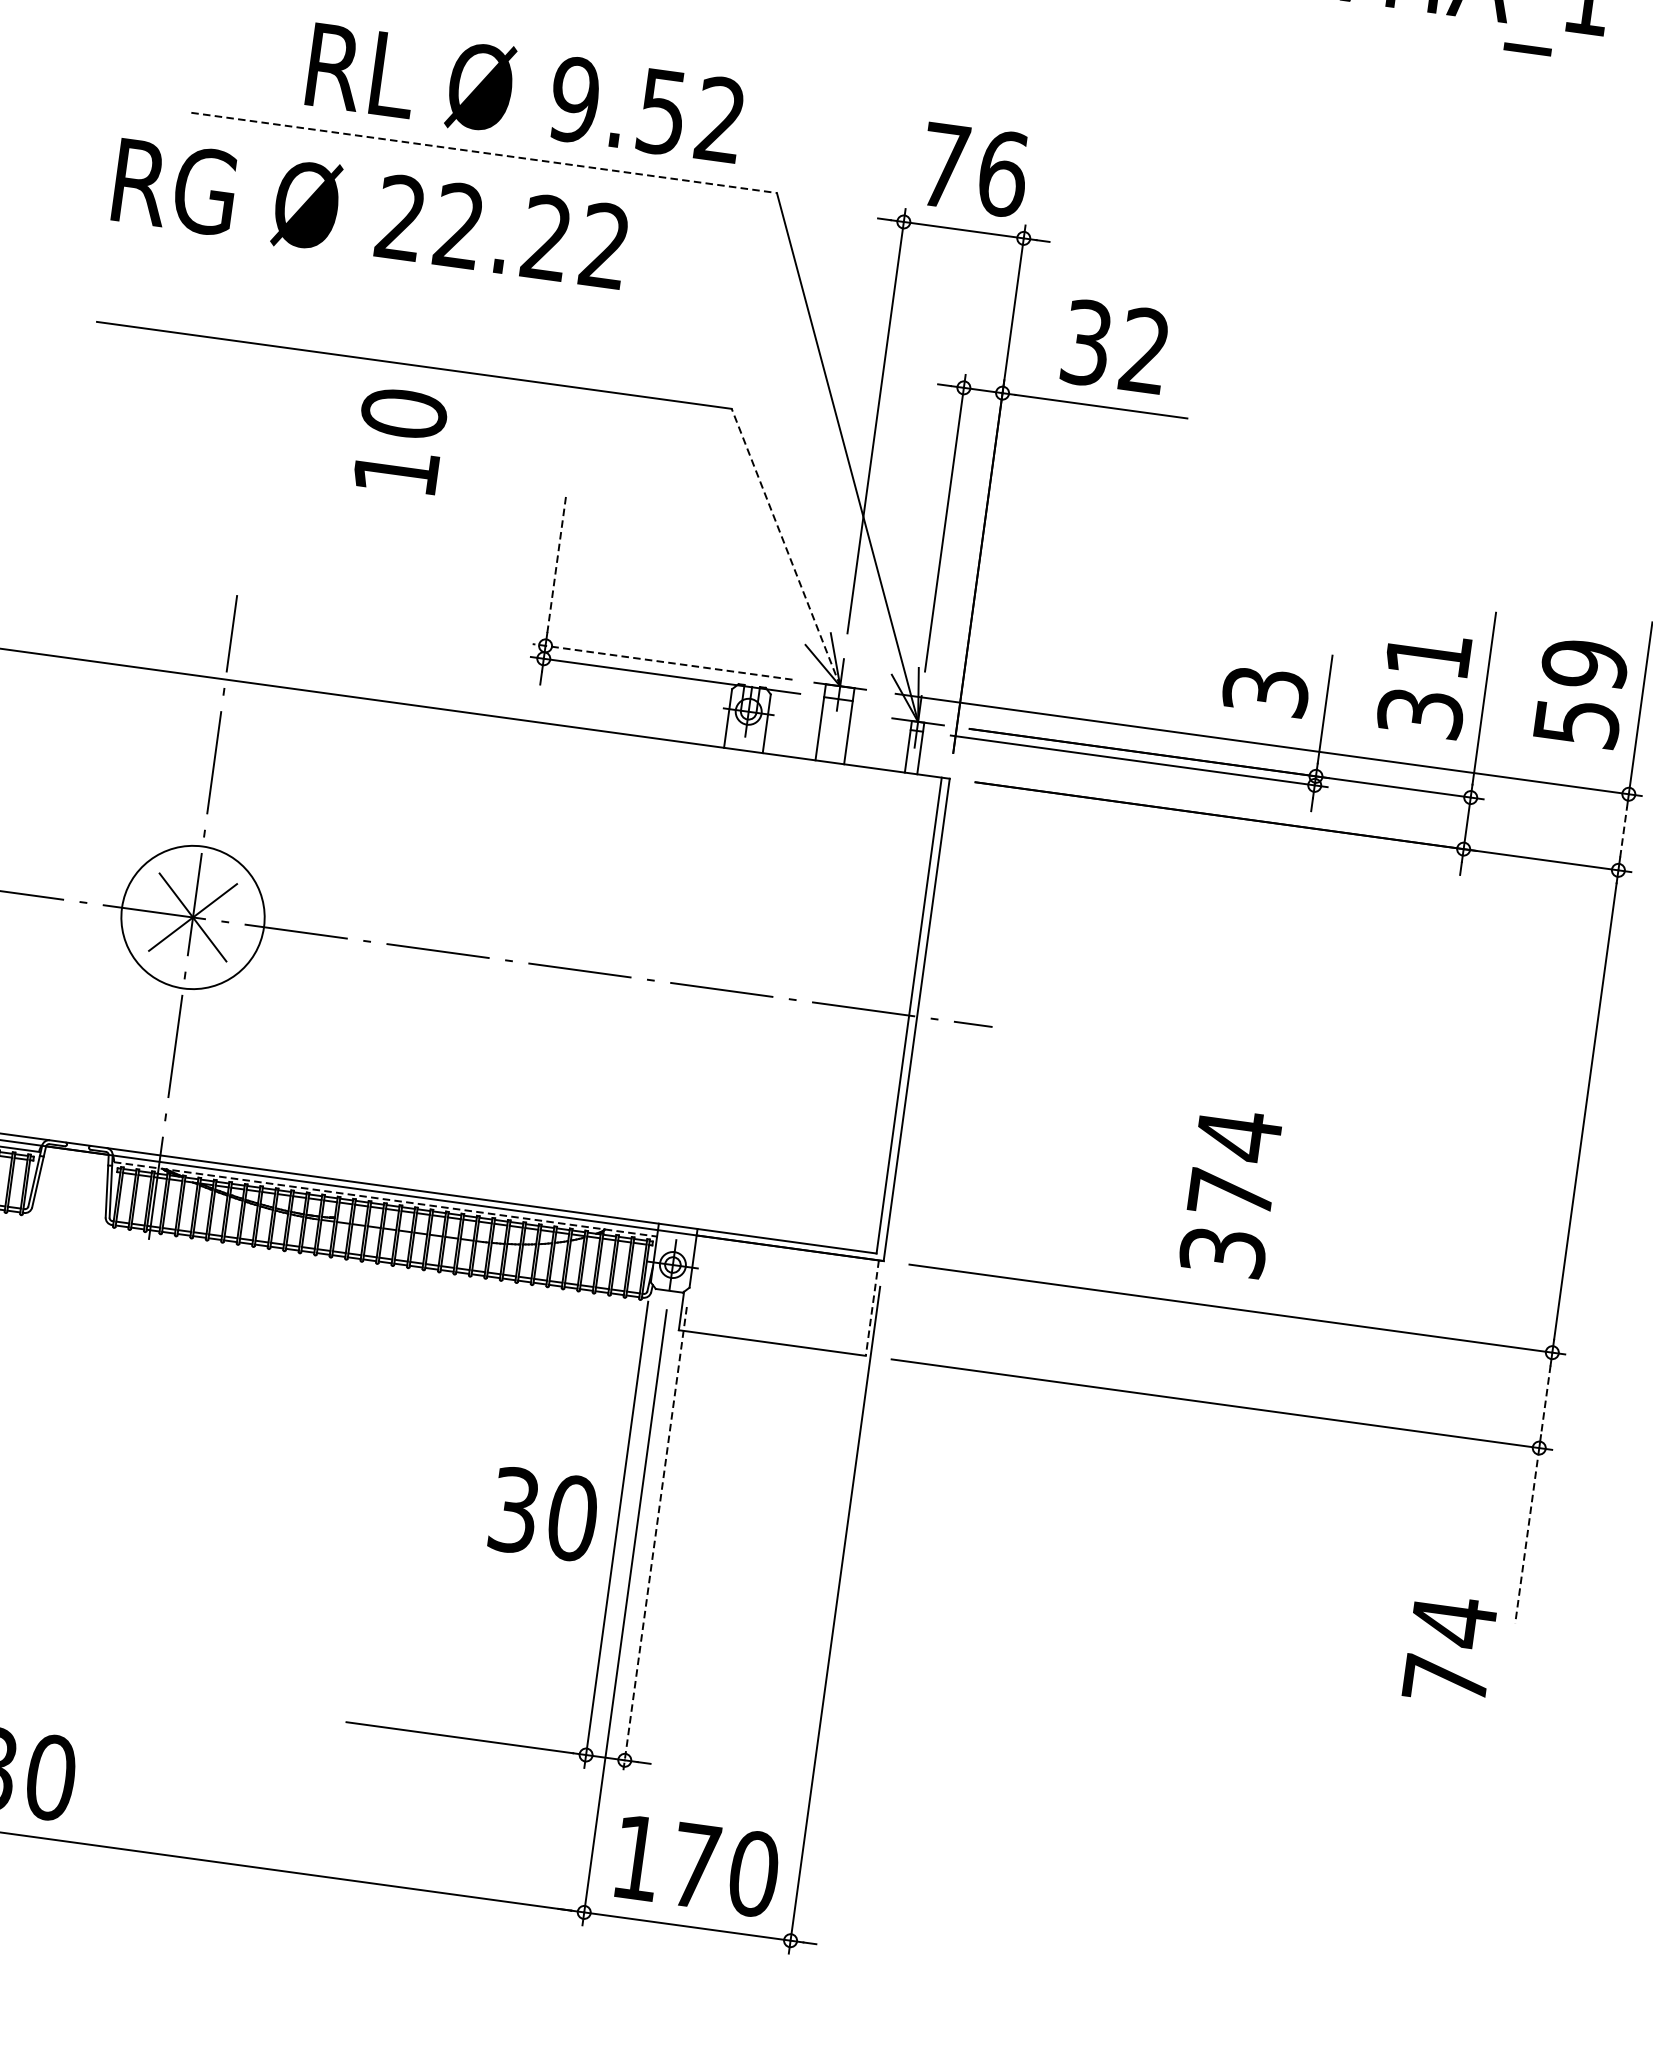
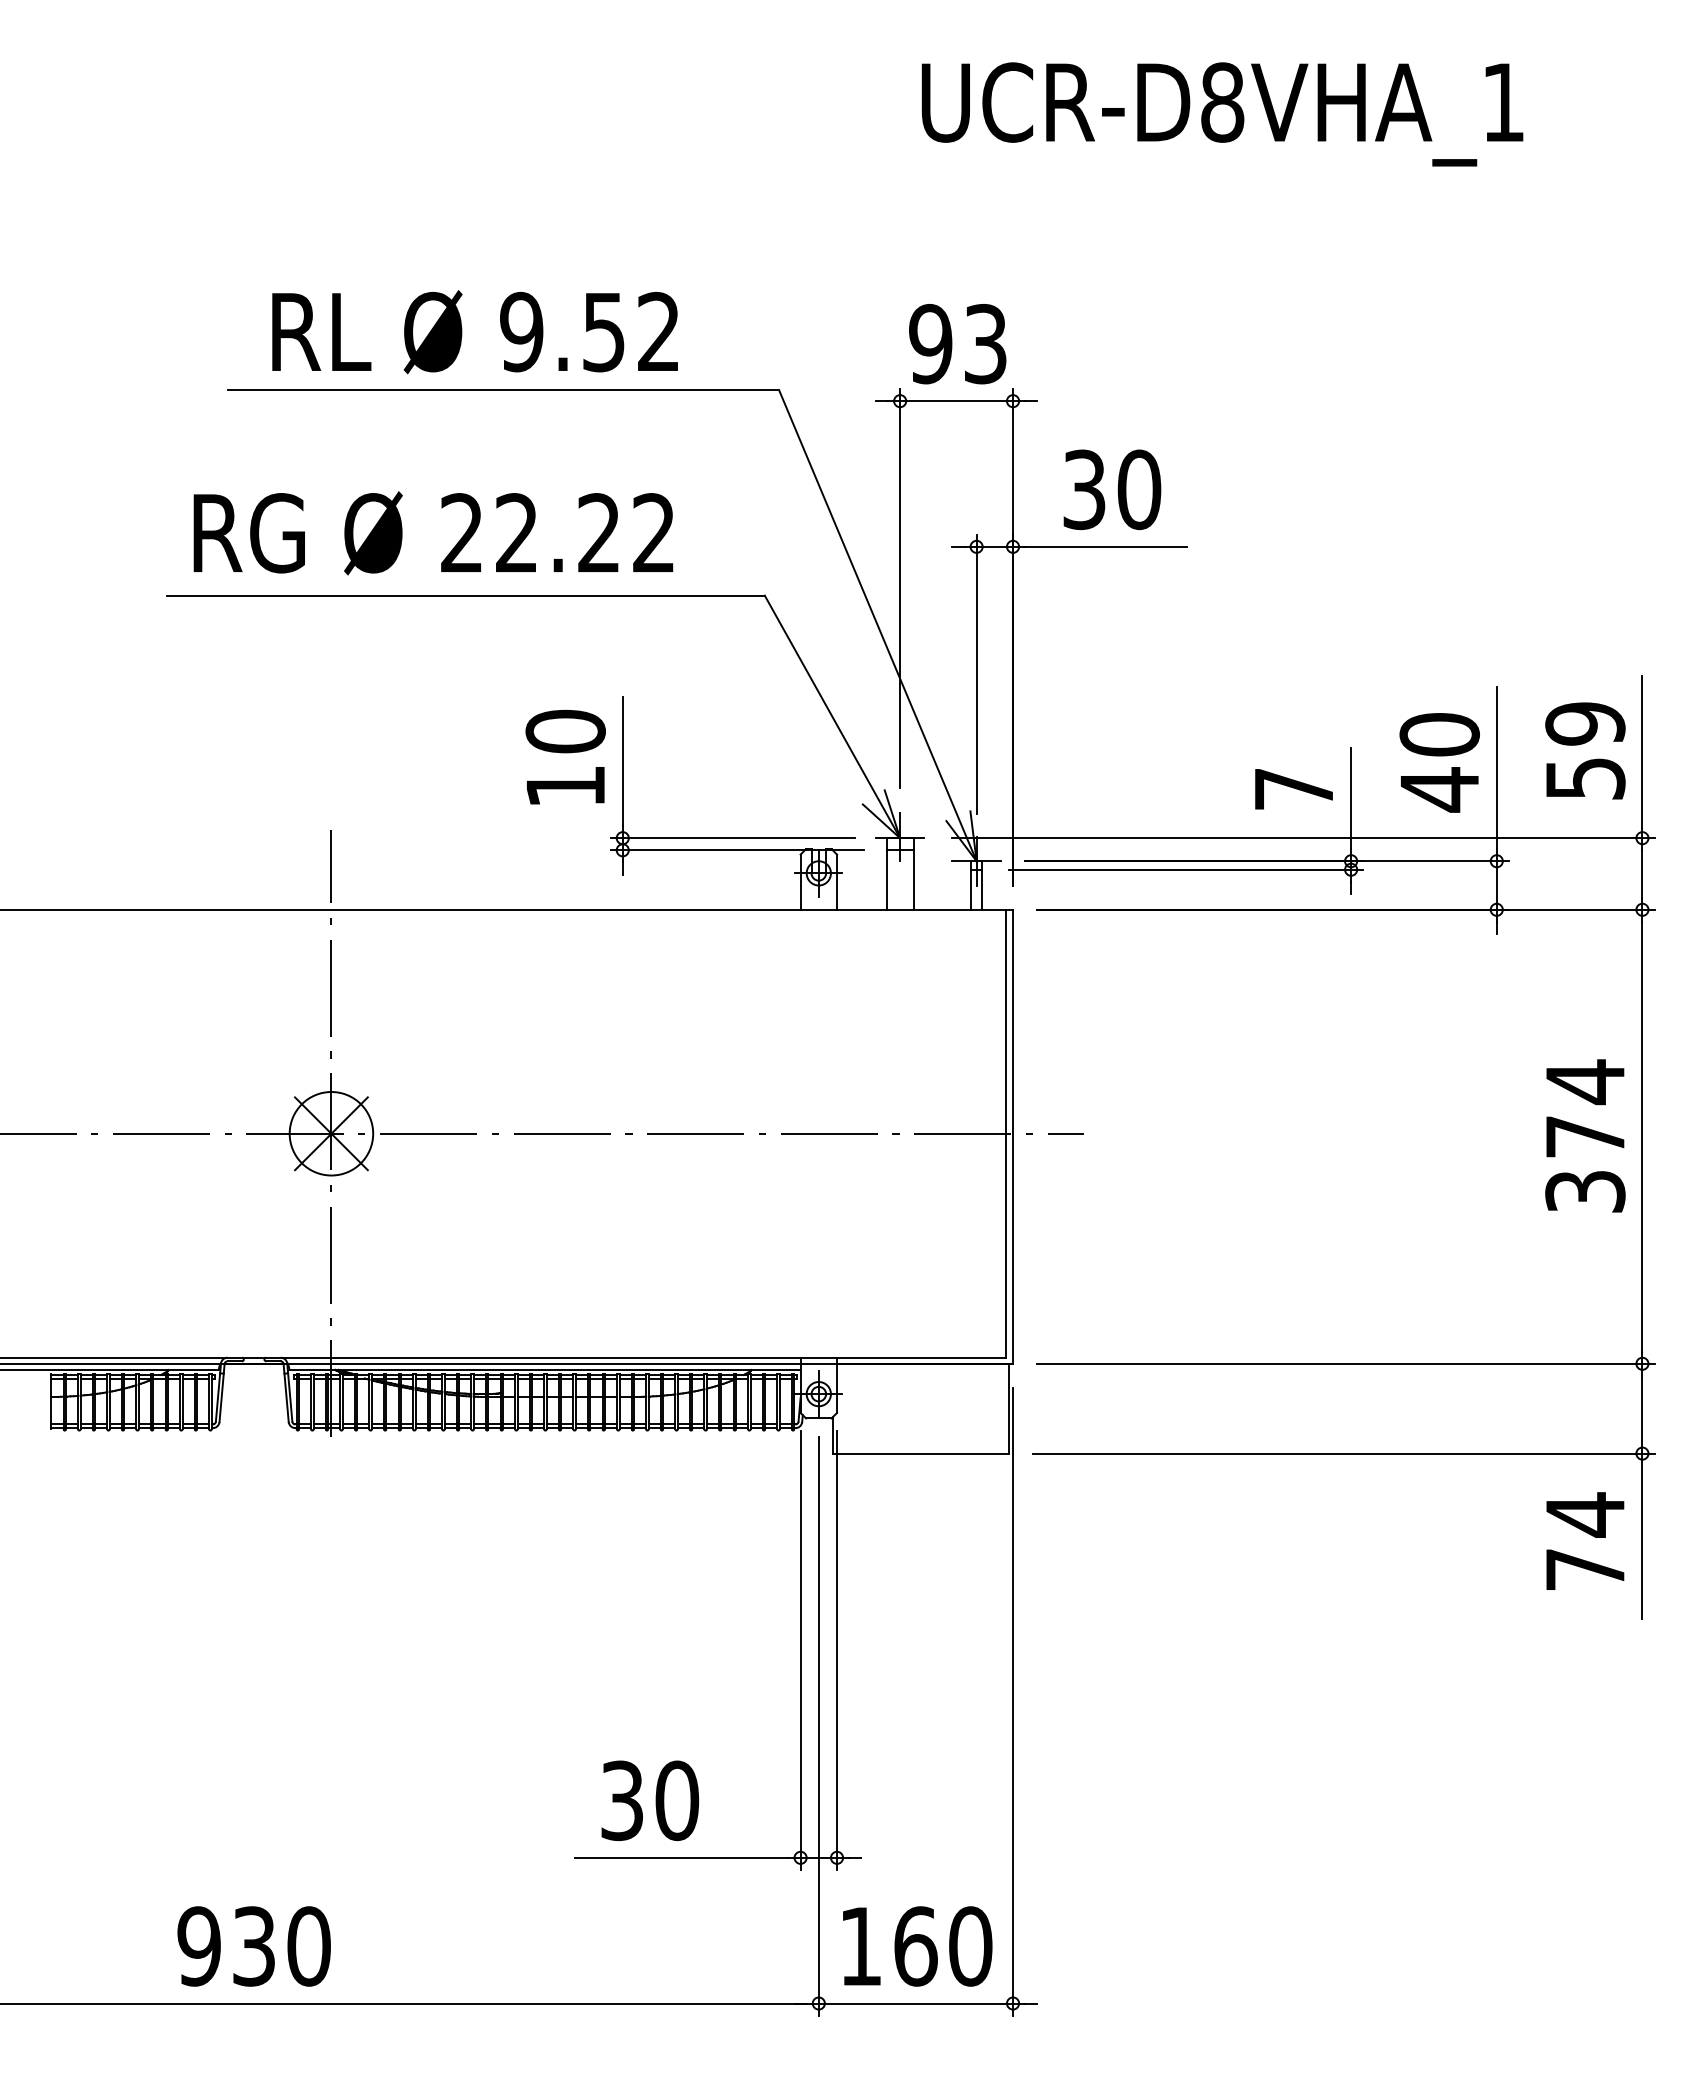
text: (524, 93) -> (474, 332), moved
line: (483, 152) -> (503, 390), dashed -> solid
text: (974, 169) -> (958, 343), 76 -> 93
text: (370, 214) -> (433, 533), moved
text: (1145, 350) -> (1139, 489), 32 -> 30
text: (400, 440) -> (565, 756), moved
line: (786, 547) -> (832, 716), dashed -> solid
line: (556, 564) -> (622, 761), dashed -> solid
line: (662, 662) -> (732, 838), dashed -> solid
text: (1424, 684) -> (1439, 762), 31 -> 40
text: (1265, 690) -> (1293, 788), 3 -> 7
line: (1623, 831) -> (1642, 873), dashed -> solid
circle: (193, 917) -> (331, 1133), size x0.62
text: (1231, 1192) -> (1585, 1135), moved
line: (385, 1198) -> (544, 1369), dashed -> solid
line: (872, 1307) -> (1008, 1408), dashed -> solid
line: (1545, 1400) -> (1642, 1408), dashed -> solid
text: (544, 1514) -> (650, 1800), moved
line: (1527, 1536) -> (1642, 1536), dashed -> solid
line: (655, 1541) -> (837, 1651), dashed -> solid
text: (1450, 1648) -> (1585, 1540), moved
text: (695, 1865) -> (915, 1946), 170 -> 160

